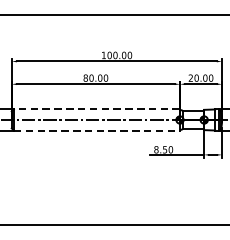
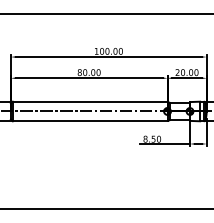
line: (96, 109) -> (89, 101), dashed -> solid
line: (97, 130) -> (90, 121), dashed -> solid

